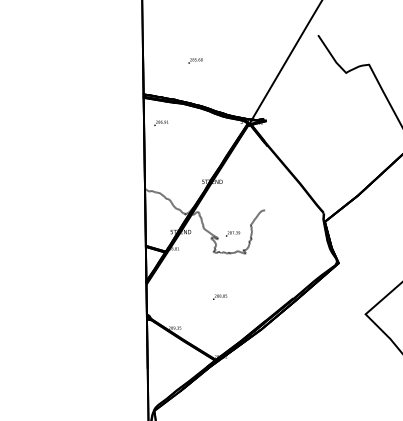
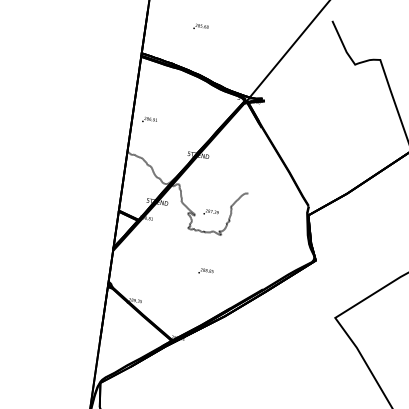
text: (161, 122) -> (150, 119), moved
text: (220, 296) -> (206, 271), moved

